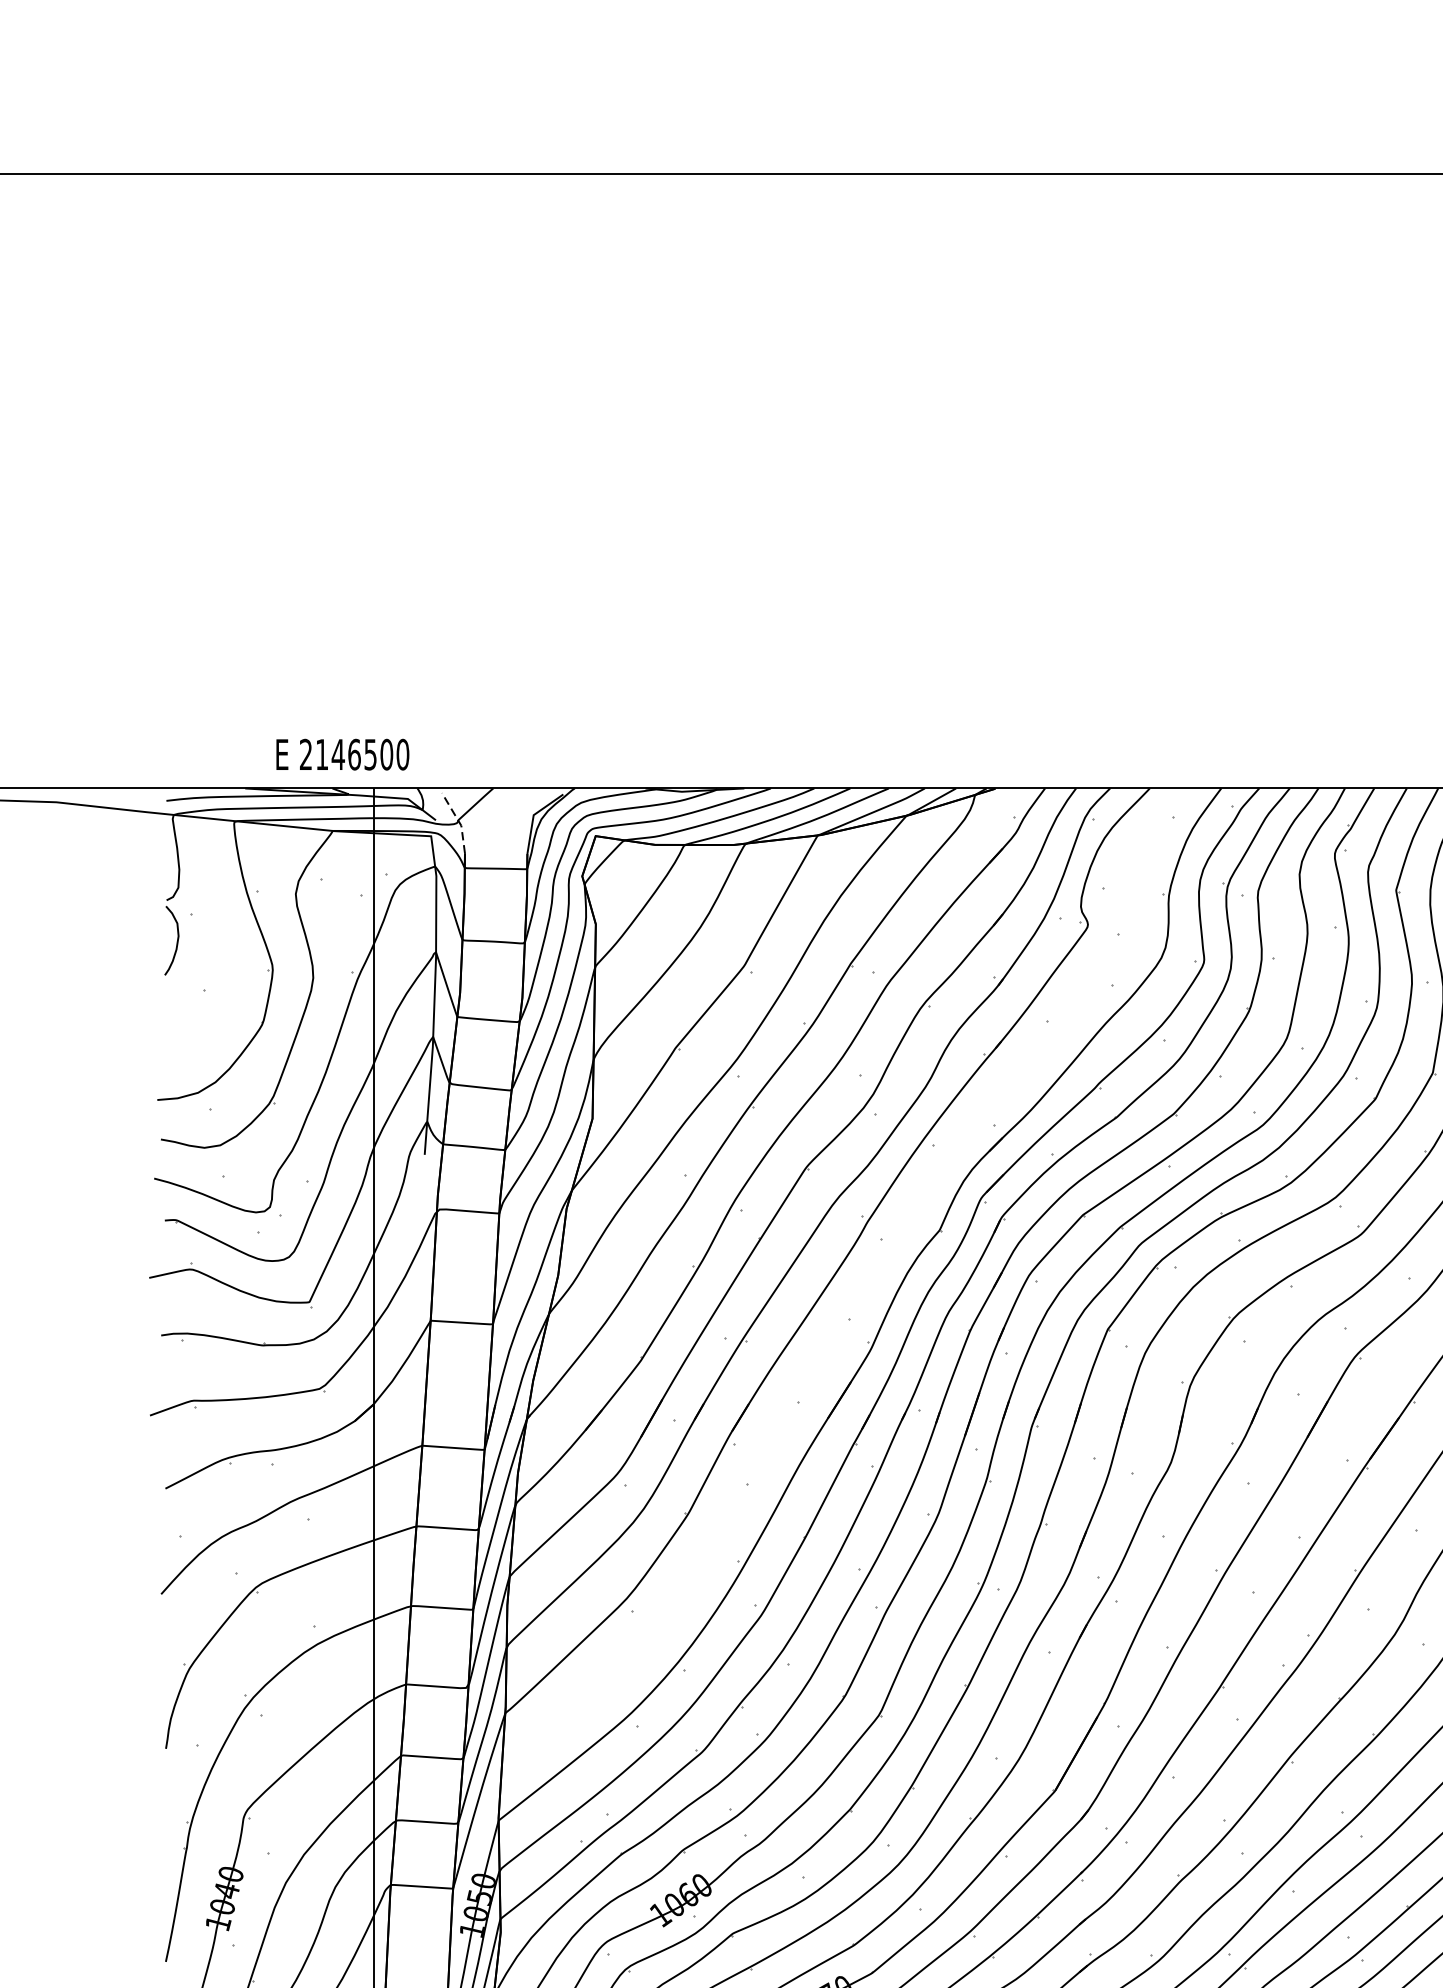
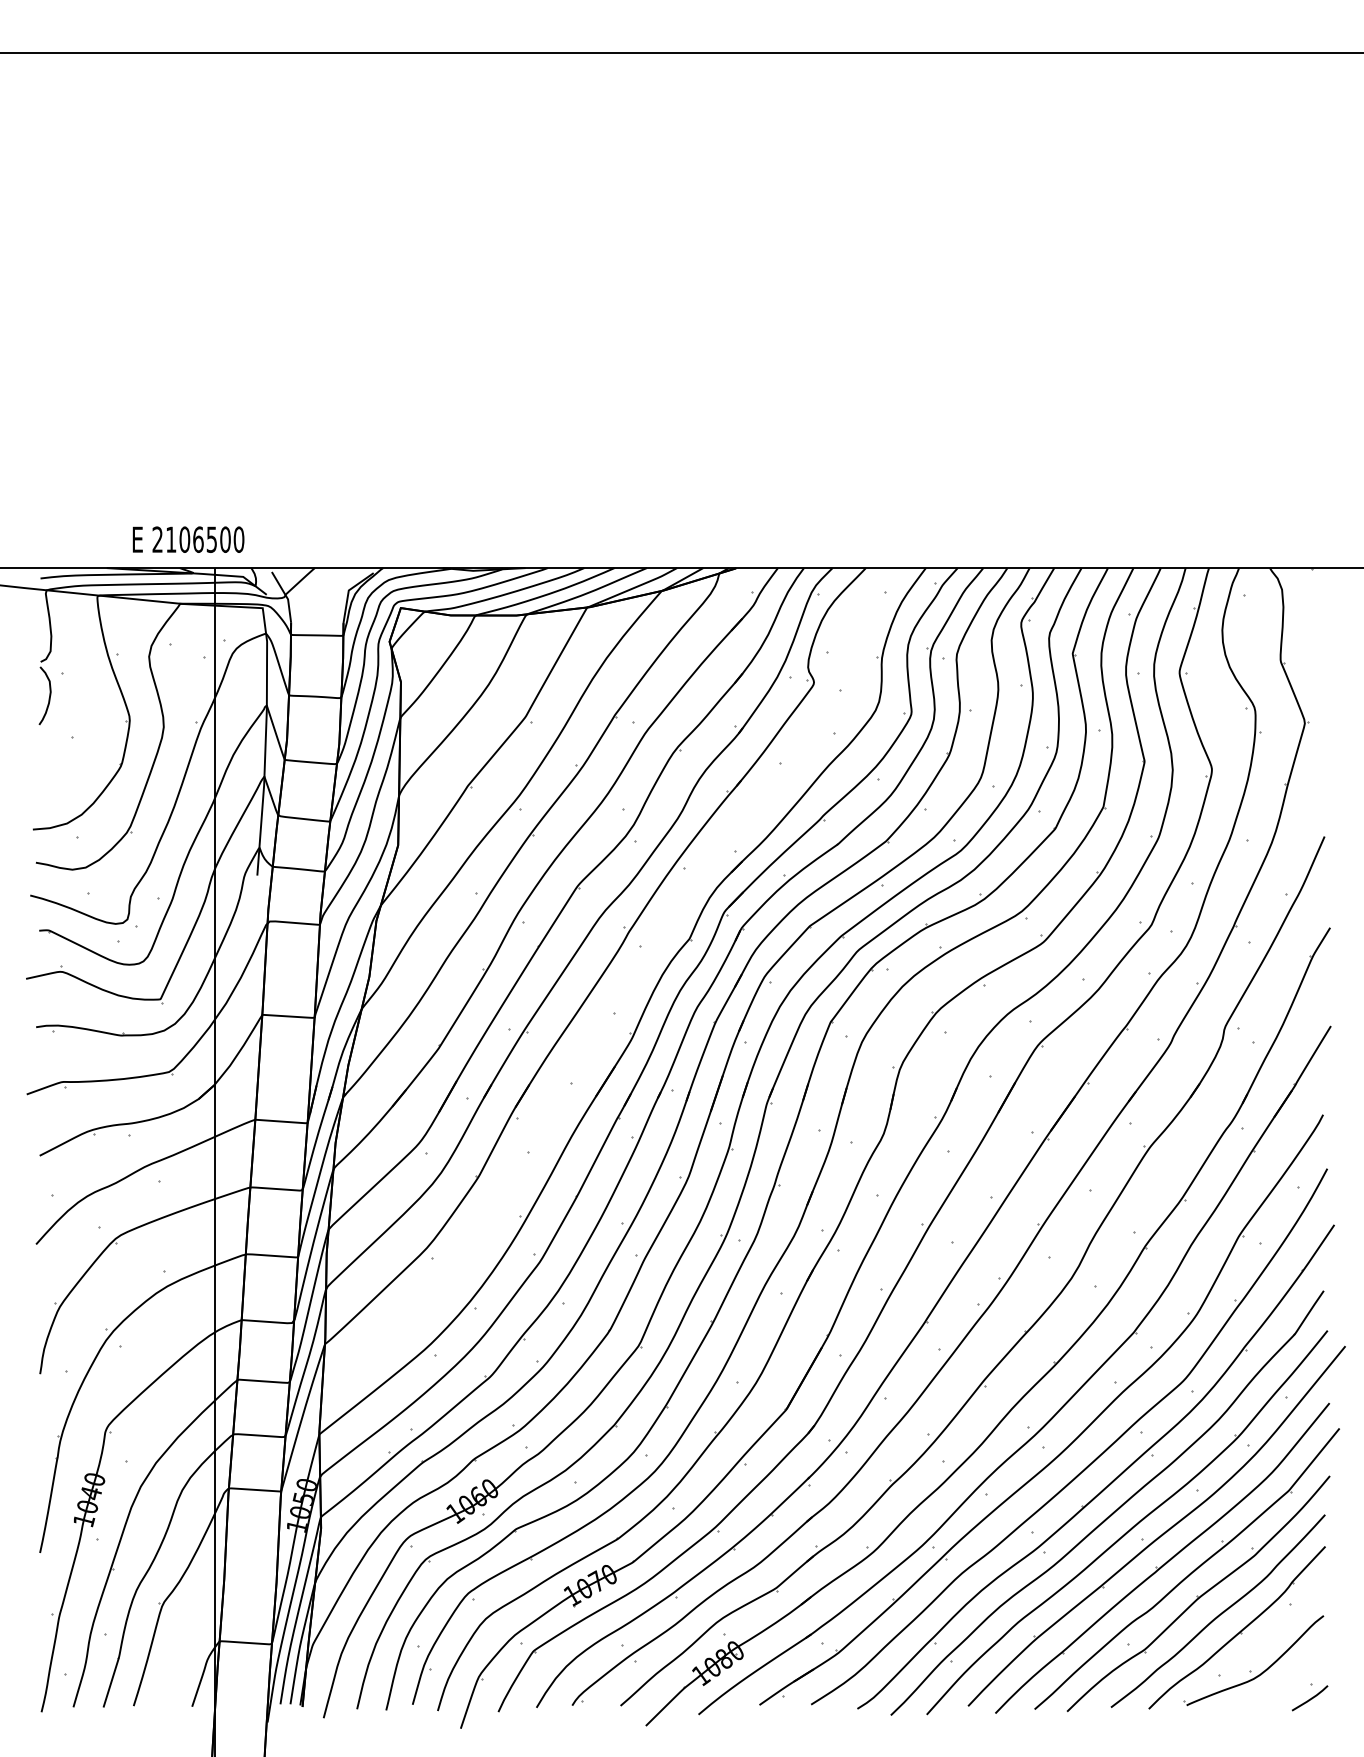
text: (337, 754) -> (184, 539), 2146500 -> 2106500
line: (459, 821) -> (286, 595), dashed -> solid

